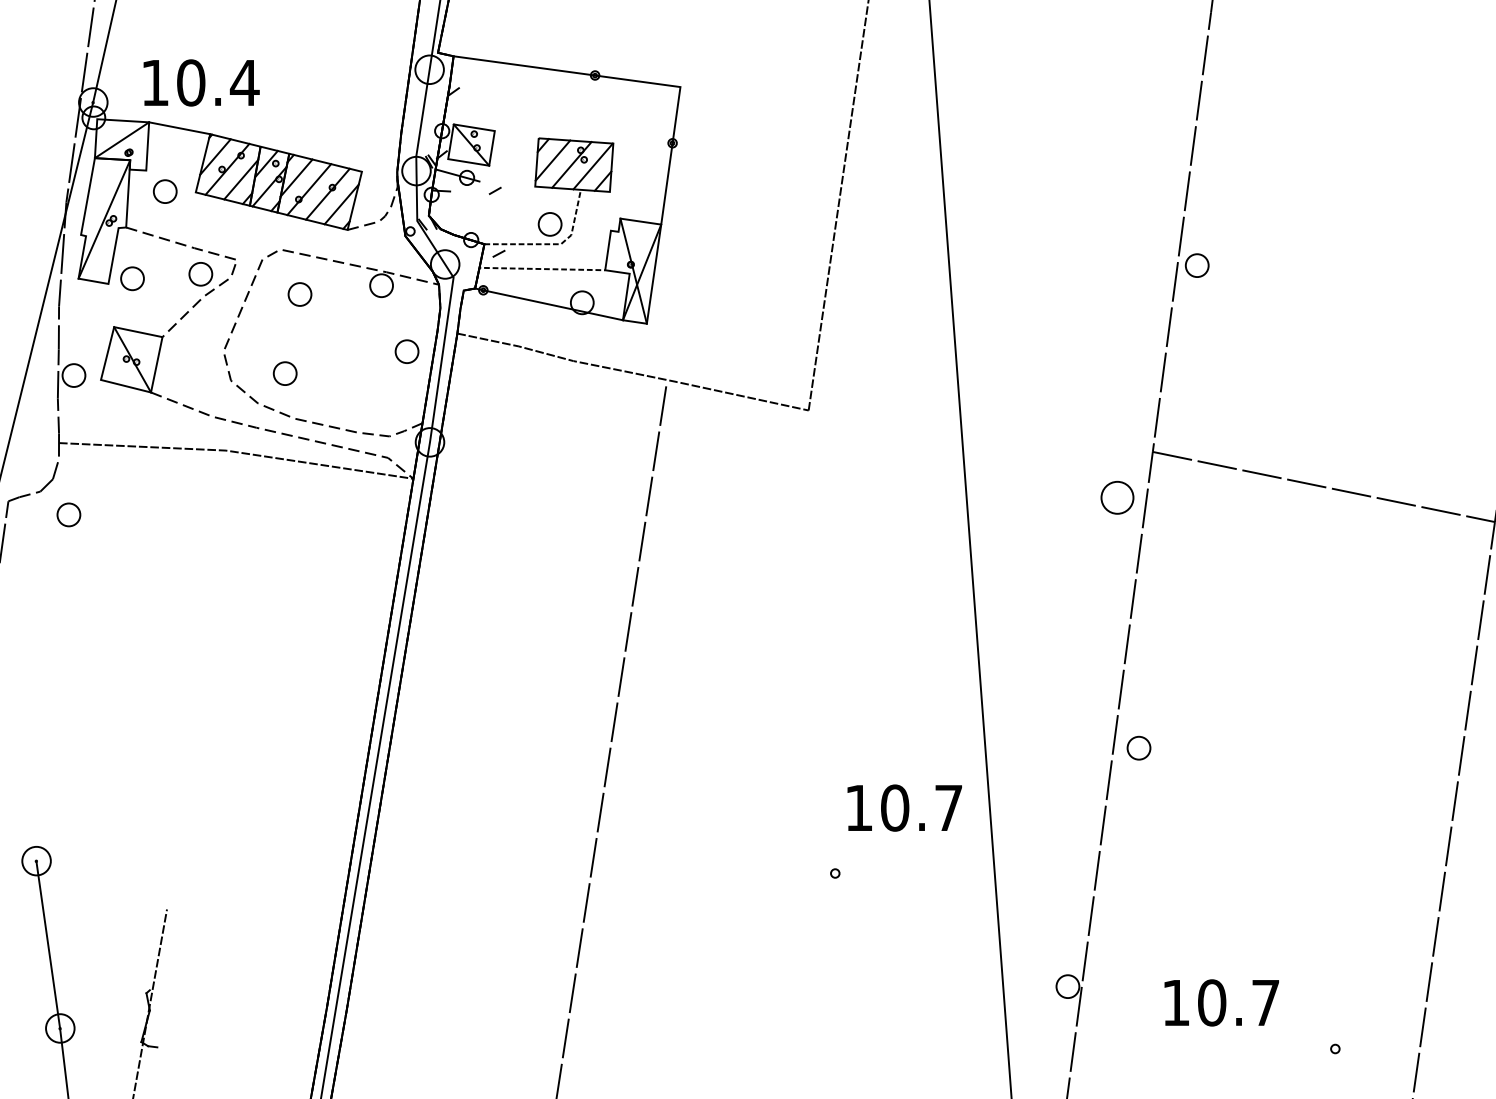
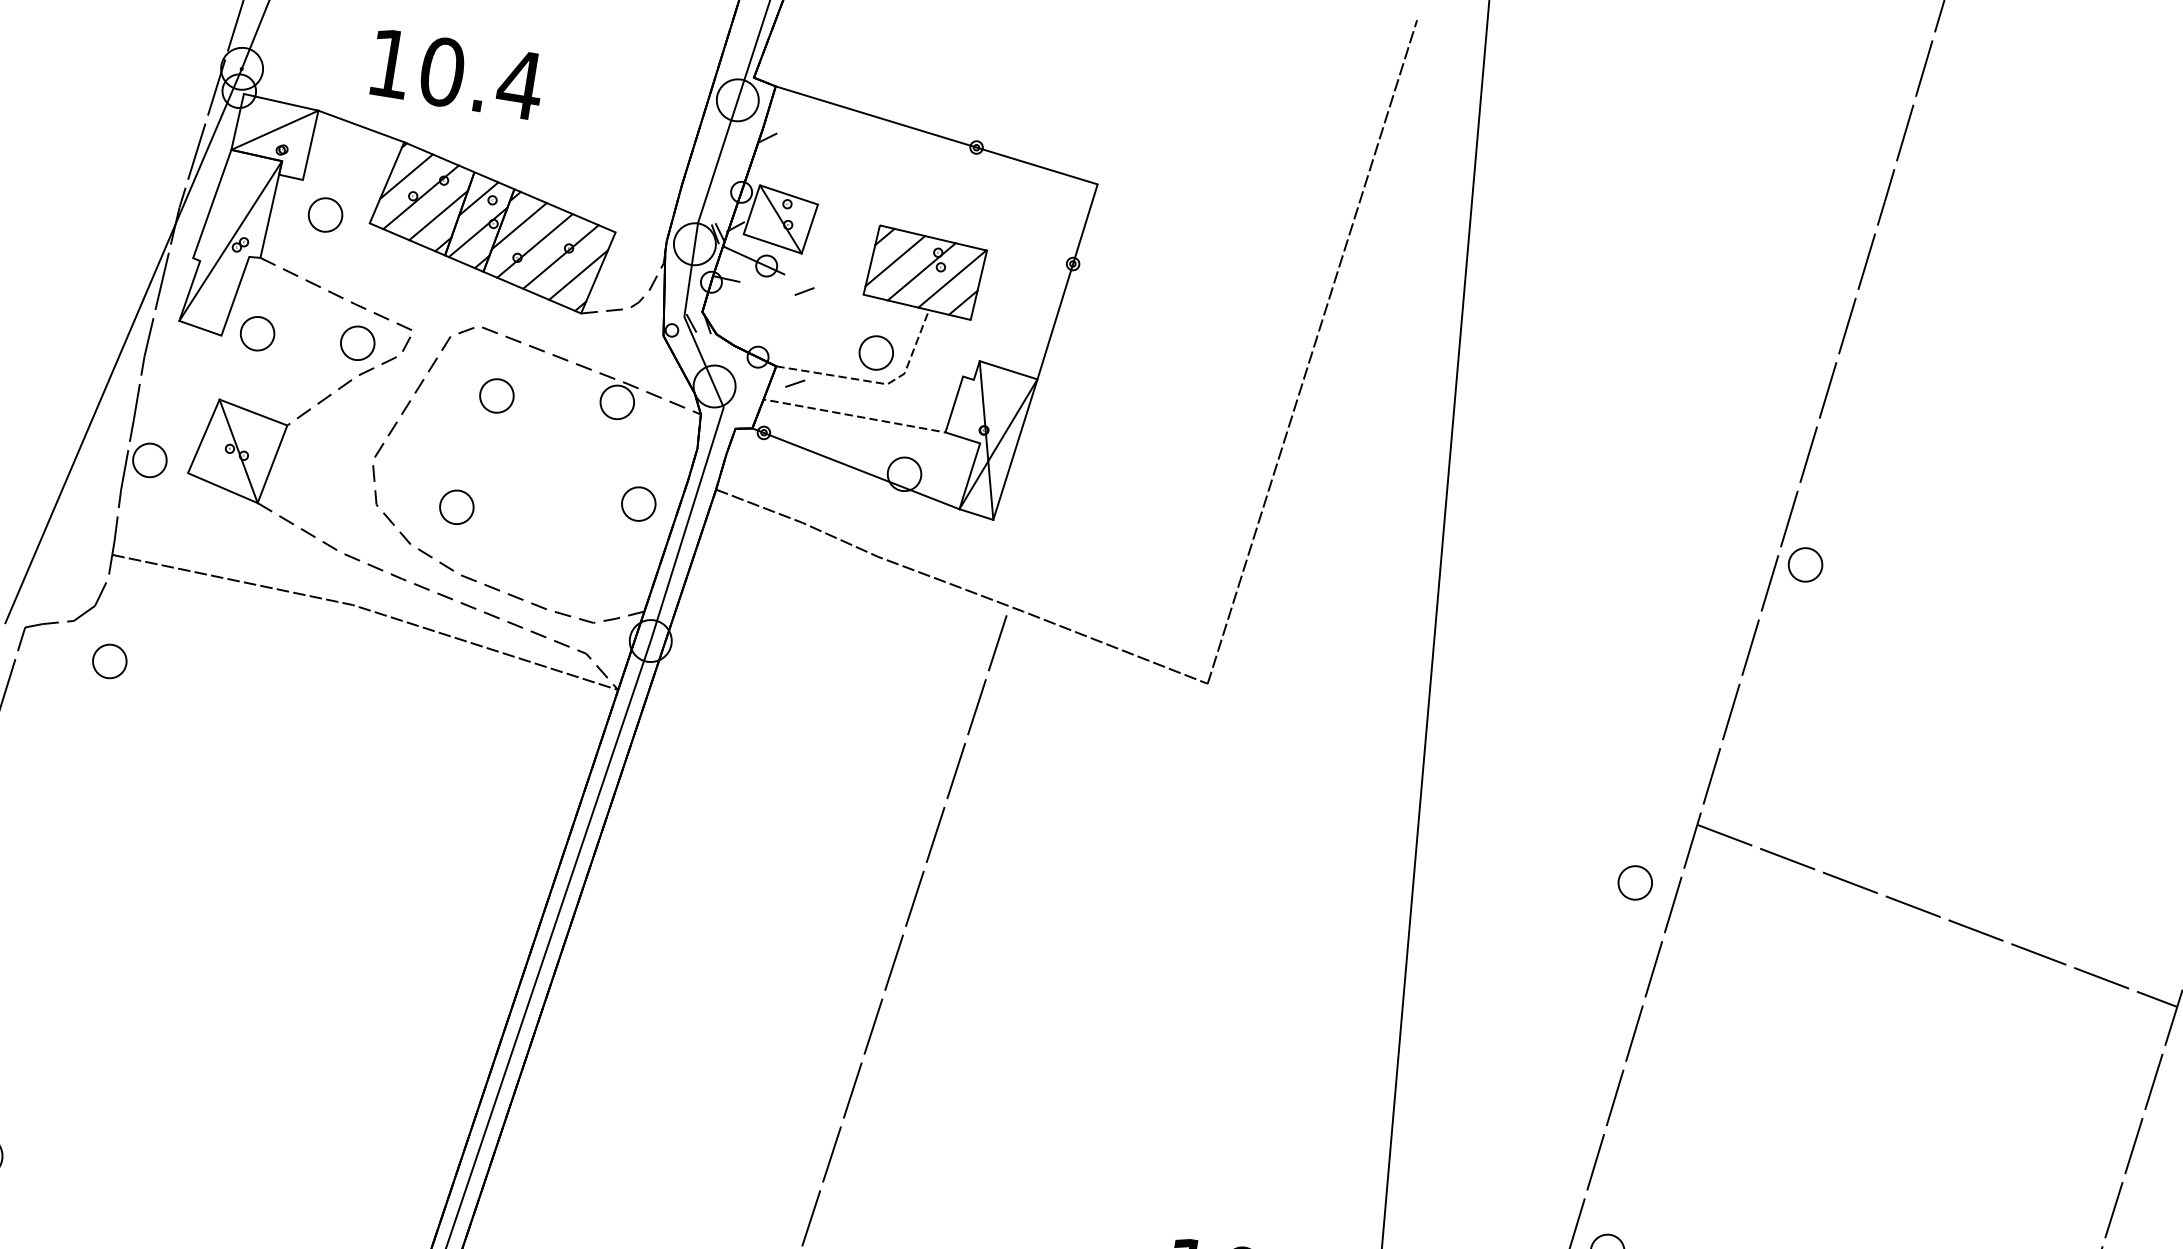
text: (201, 82) -> (457, 73), moved
part: (1117, 497) -> (1635, 882), size x0.71

